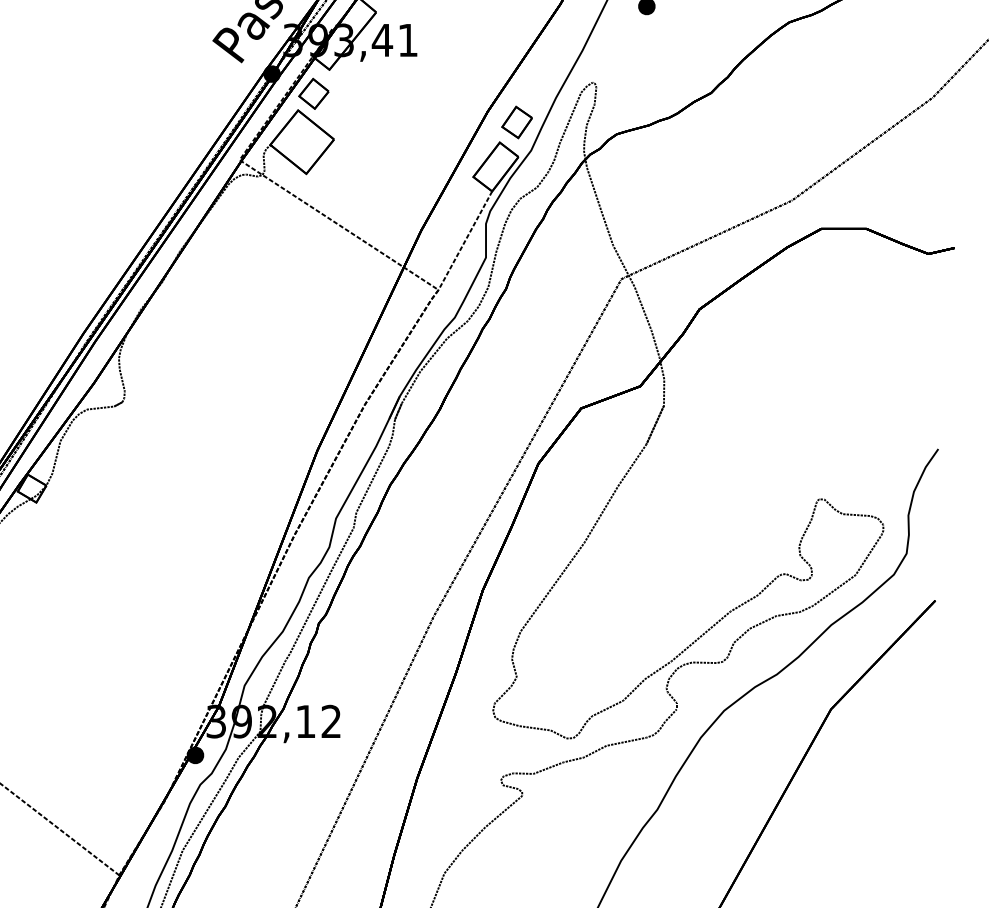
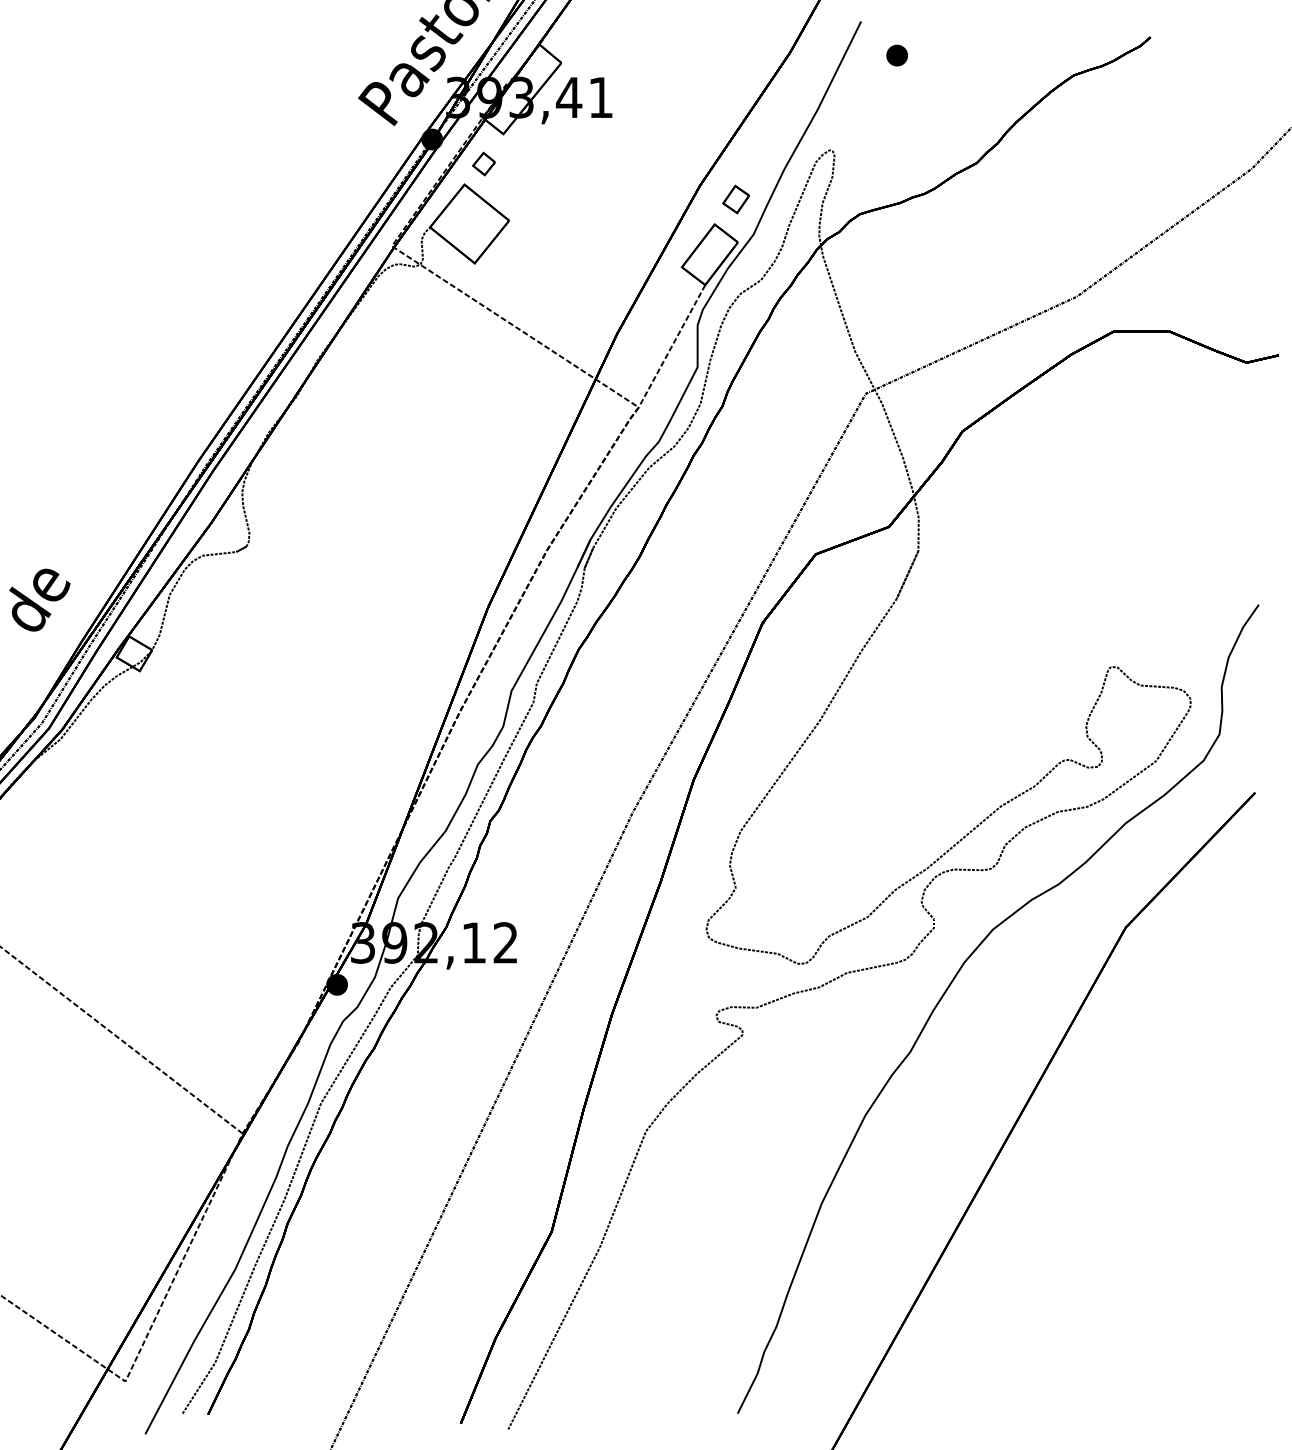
part: (313, 93) -> (483, 163), size x0.6
part: (516, 122) -> (735, 199), size x0.7

